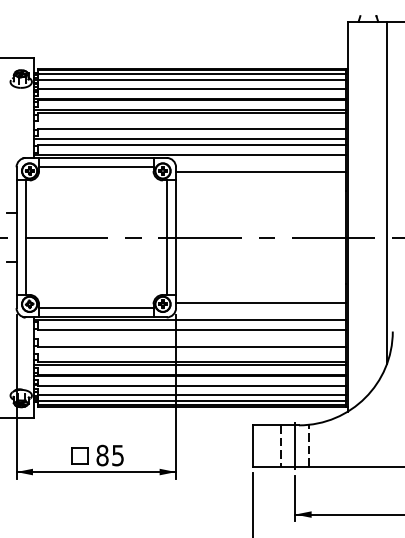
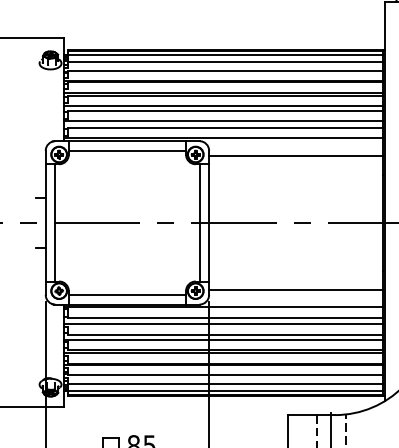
line: (189, 123) -> (222, 105), added
line: (189, 336) -> (222, 324), added
line: (189, 351) -> (222, 339), added

